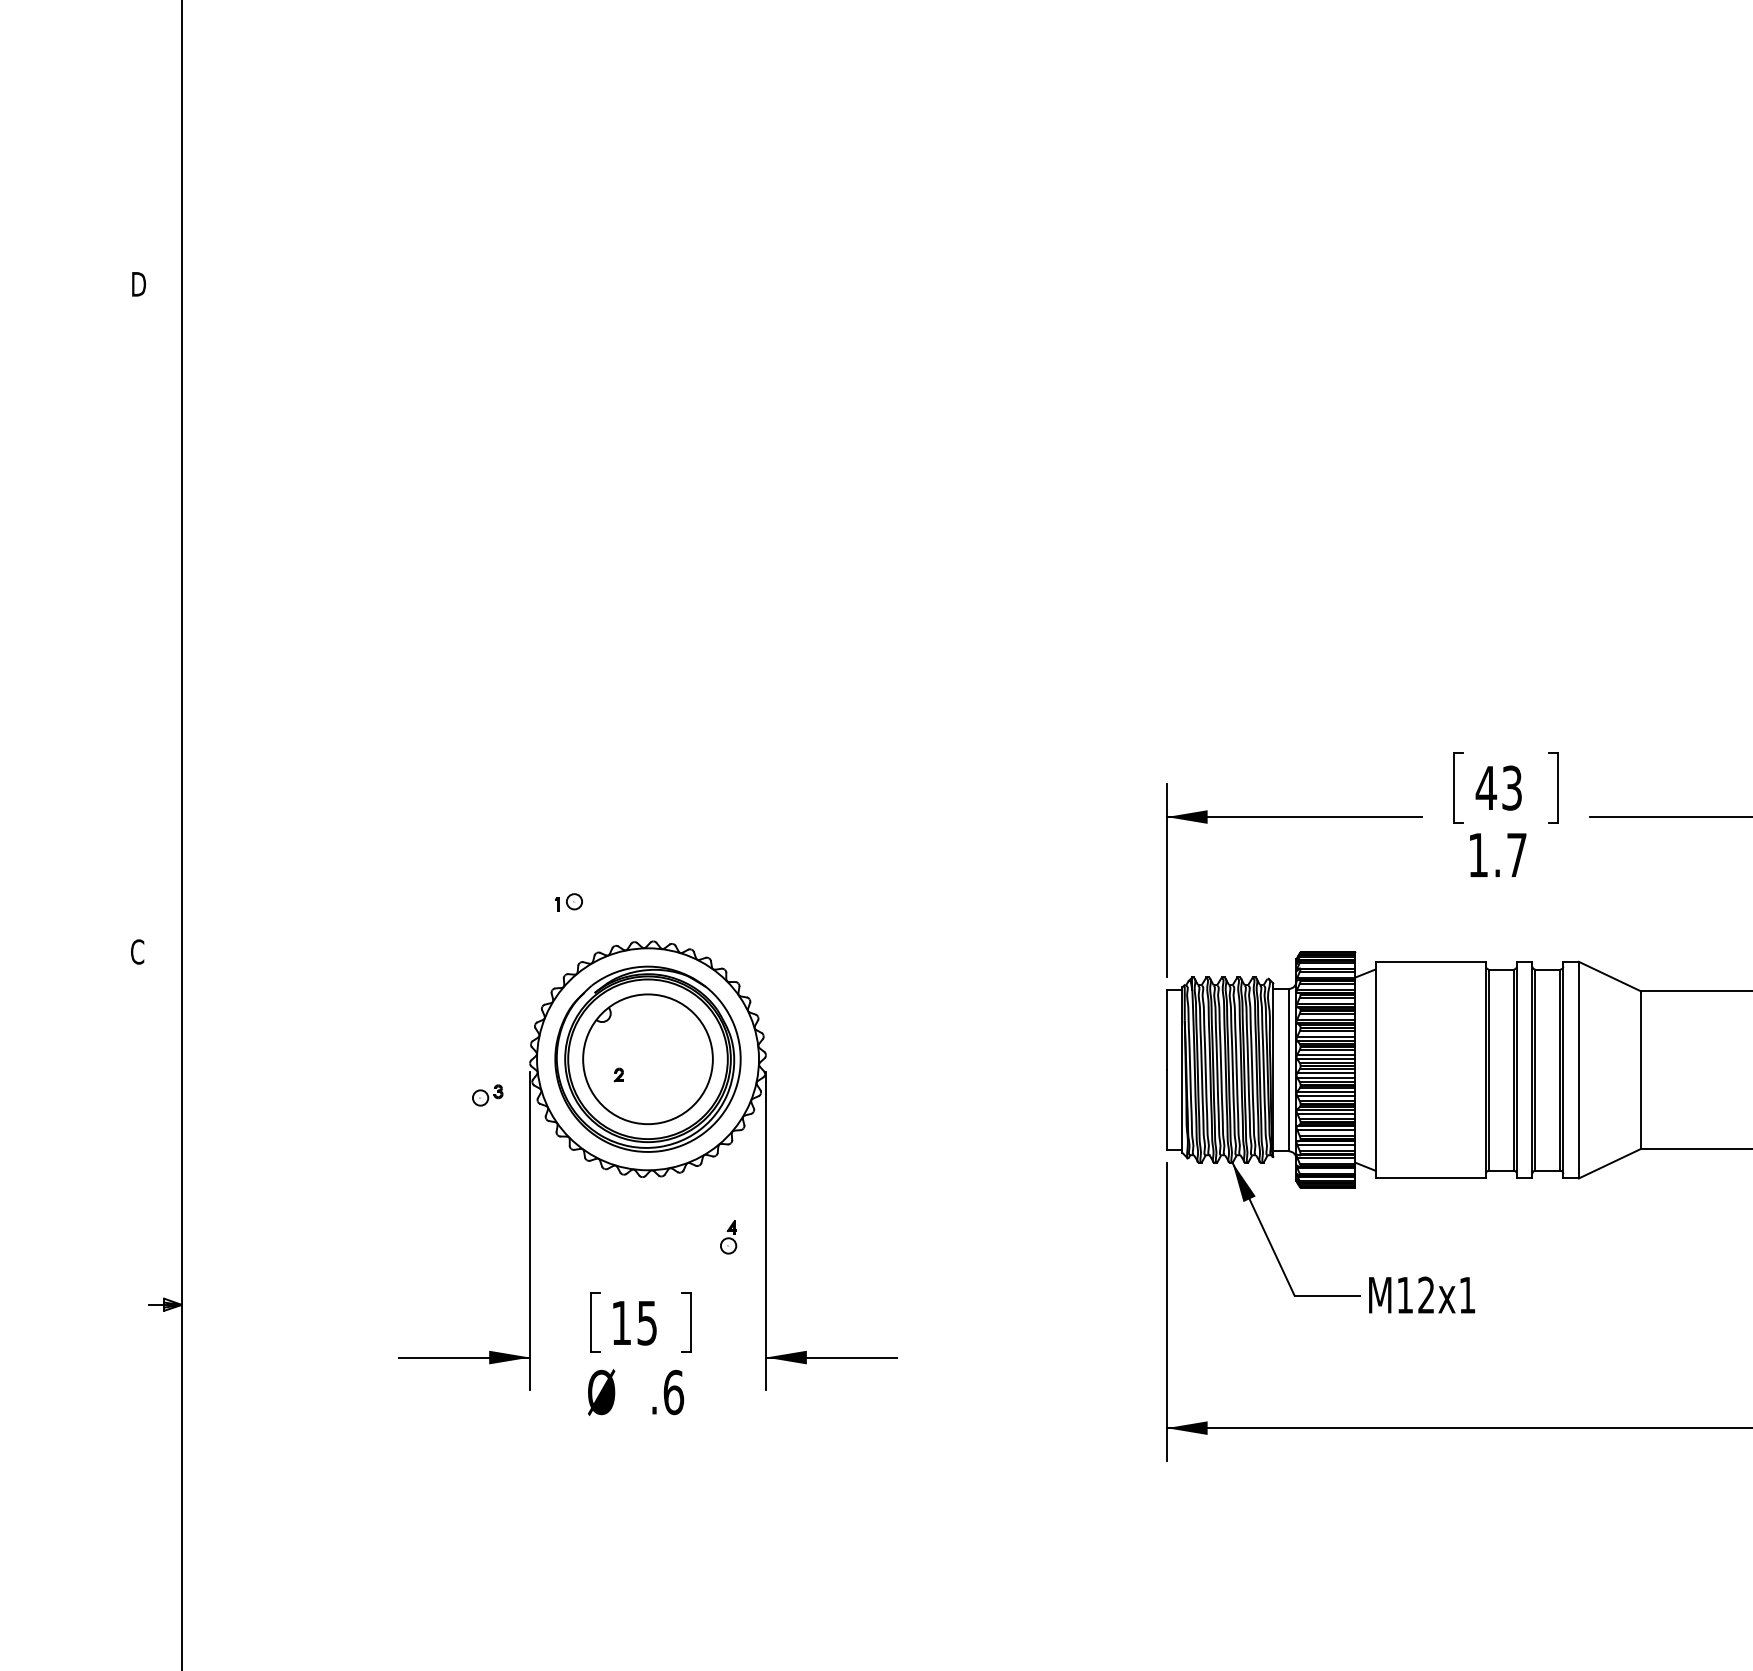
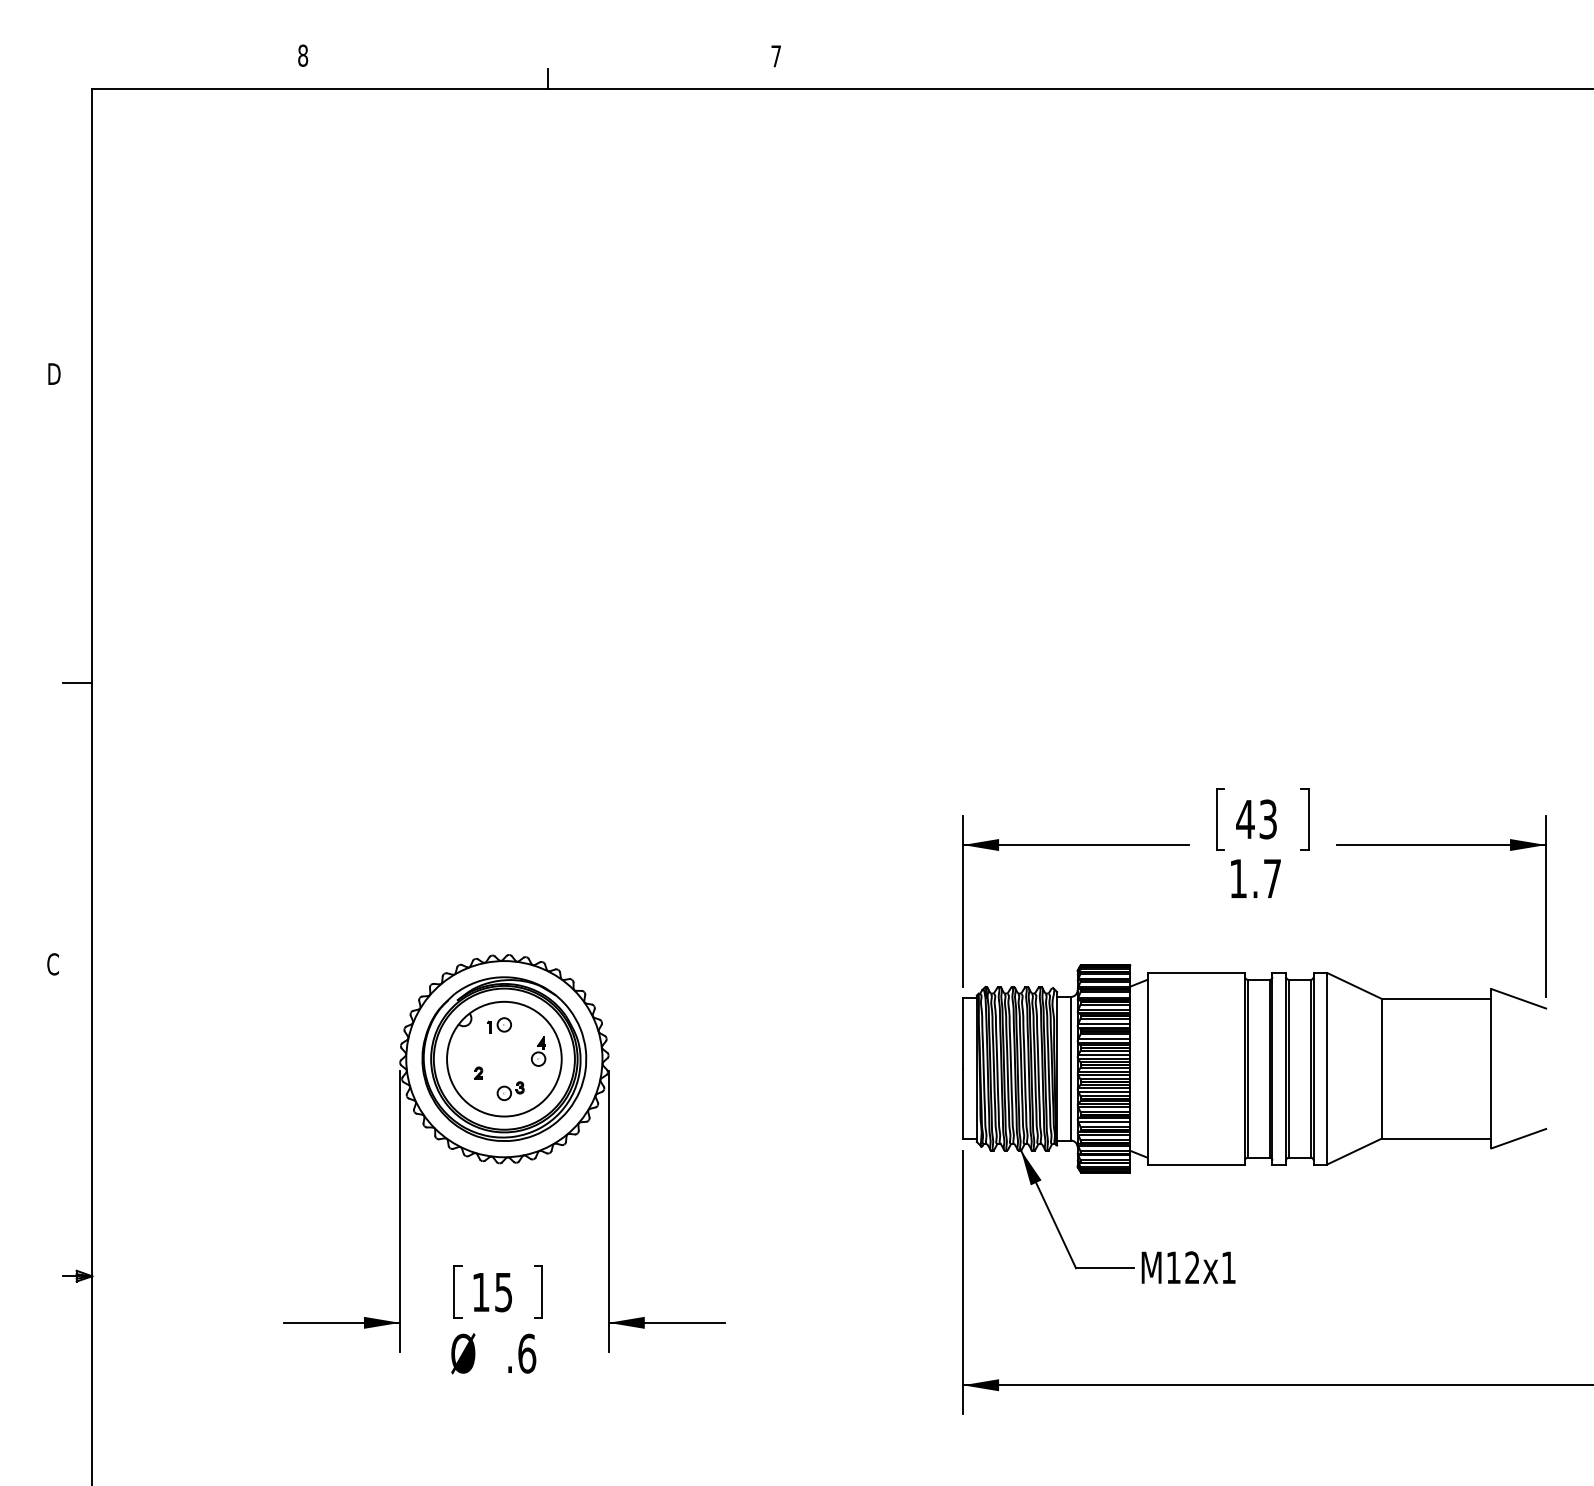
line: (165, 633) -> (77, 682), added
part: (568, 902) -> (499, 1025), moved
part: (487, 1094) -> (510, 1090), moved
part: (728, 1237) -> (538, 1051), moved

